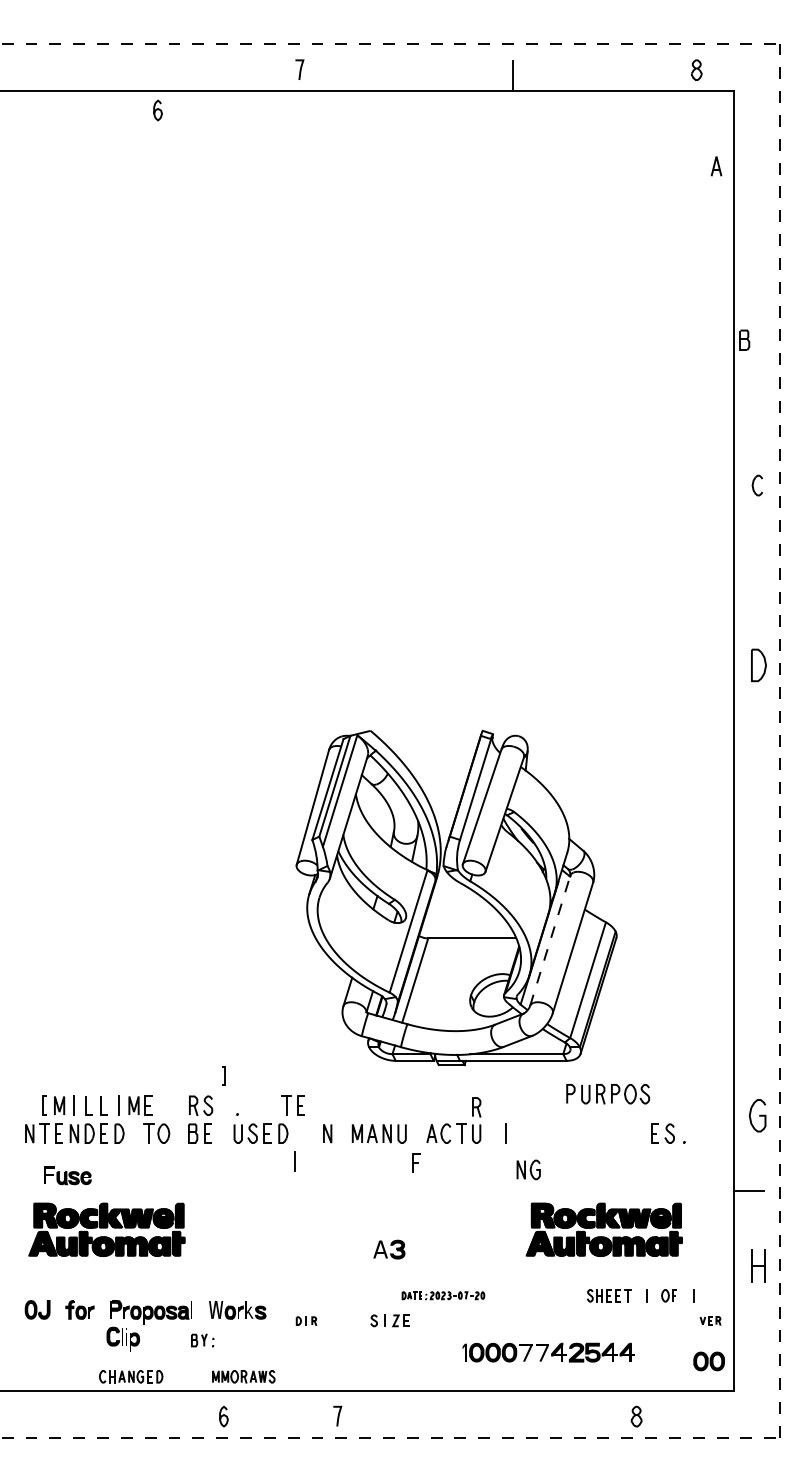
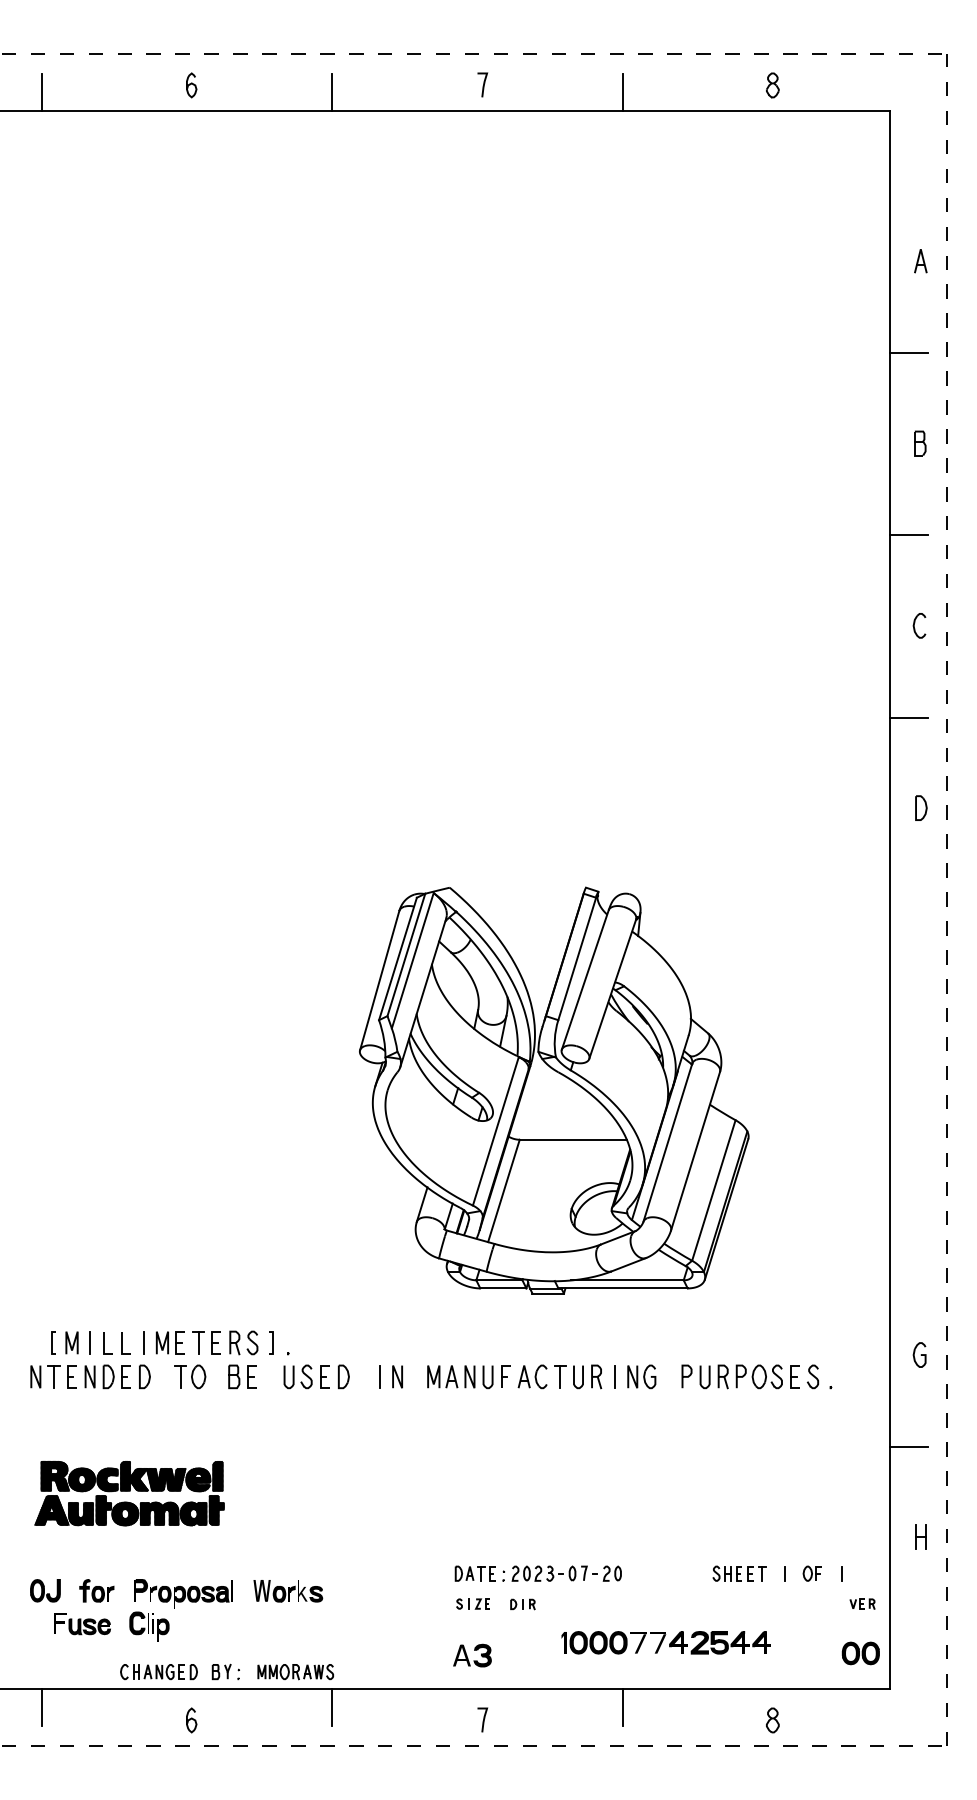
curve: (300, 69) -> (483, 84), moved
part: (696, 70) -> (772, 85), moved
line: (34, 75) -> (41, 91), added
line: (274, 75) -> (332, 91), added
curve: (157, 109) -> (191, 84), moved
part: (716, 166) -> (920, 261), moved
line: (748, 290) -> (908, 353), added
part: (745, 340) -> (920, 443), moved
line: (748, 440) -> (908, 535), added
part: (757, 485) -> (919, 625), moved
line: (748, 590) -> (908, 717), added
part: (759, 664) -> (921, 807), size x0.62
line: (549, 940) -> (667, 1142), dashed -> solid
line: (224, 1075) -> (272, 1342), moved
part: (607, 1093) -> (731, 1376), moved
part: (292, 1105) -> (206, 1342), moved
part: (476, 1107) -> (596, 1376), moved
part: (757, 1115) -> (919, 1354), size x0.62
line: (294, 1161) -> (379, 1376), moved
part: (416, 1163) -> (505, 1376), moved
part: (528, 1169) -> (641, 1376), moved
part: (68, 1176) -> (82, 1624), moved
part: (604, 1229) -> (733, 1493), removed
part: (389, 1249) -> (472, 1655), moved
part: (758, 1265) -> (920, 1536), size x0.62
part: (442, 1295) -> (537, 1573), size x1.67
part: (389, 1320) -> (472, 1603), size x0.71
part: (306, 1321) -> (522, 1604), moved
part: (202, 1340) -> (225, 1671), moved
line: (34, 1405) -> (41, 1707), added
line: (274, 1405) -> (332, 1707), added
line: (512, 1405) -> (622, 1707), added
curve: (223, 1415) -> (191, 1719), moved
curve: (338, 1415) -> (483, 1719), moved

